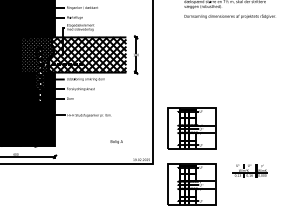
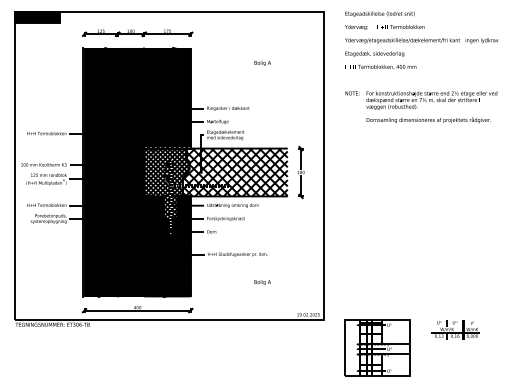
part: (192, 127) -> (377, 271), removed
text: (116, 141) -> (262, 282), moved

